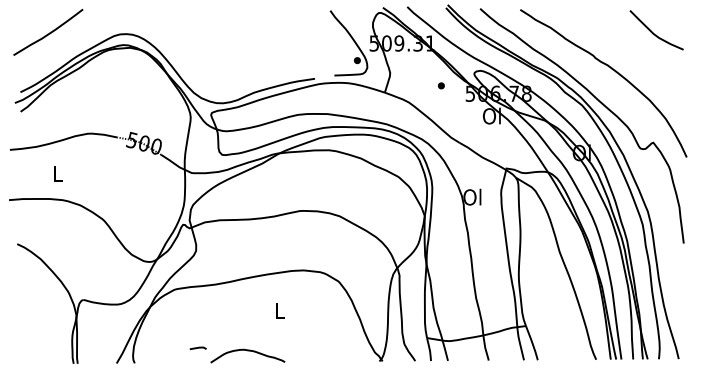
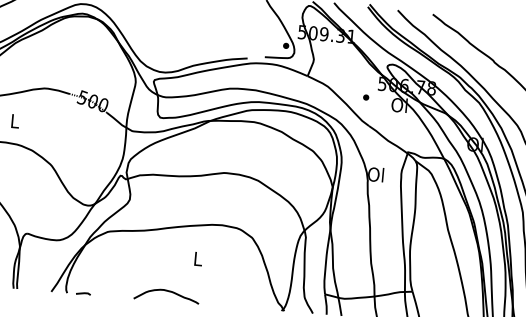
part: (441, 85) -> (366, 97), moved
line: (197, 348) -> (82, 293), moved

